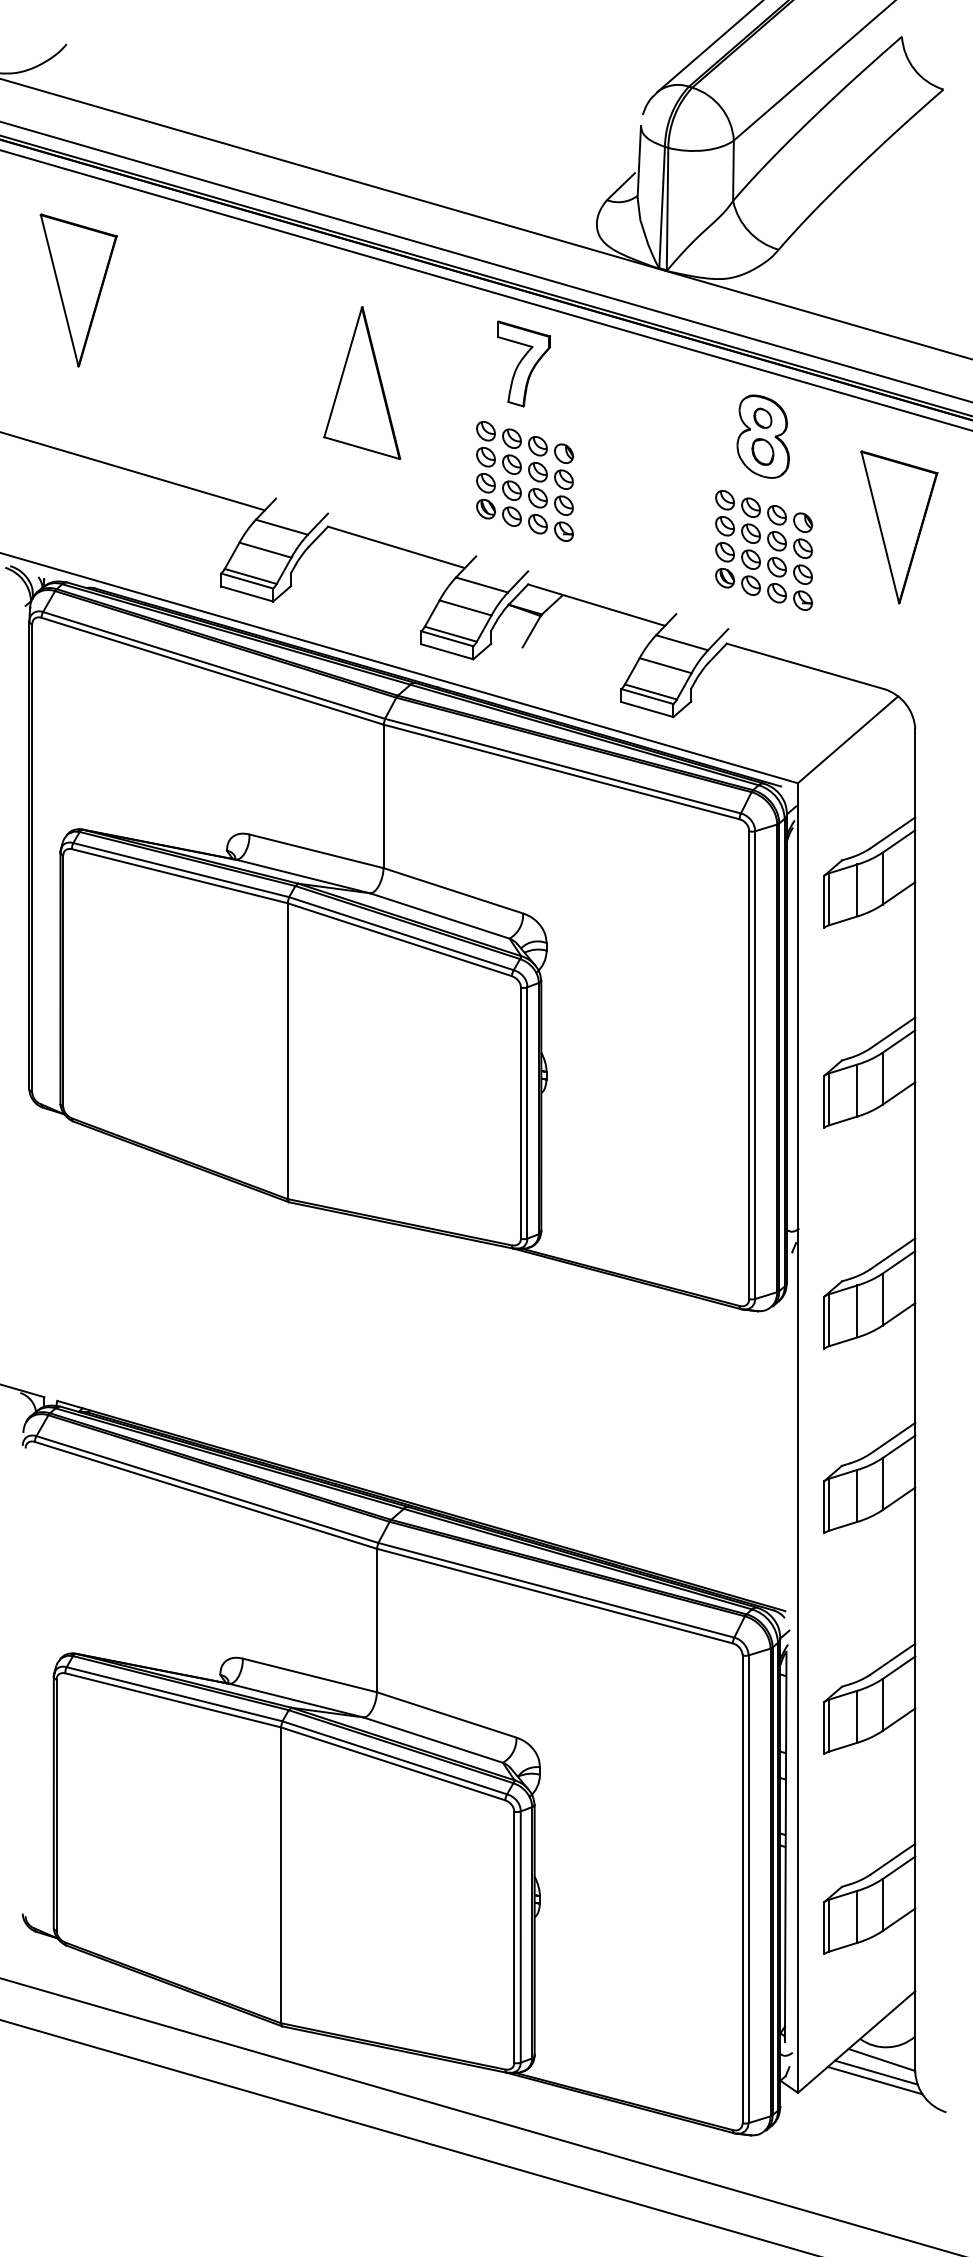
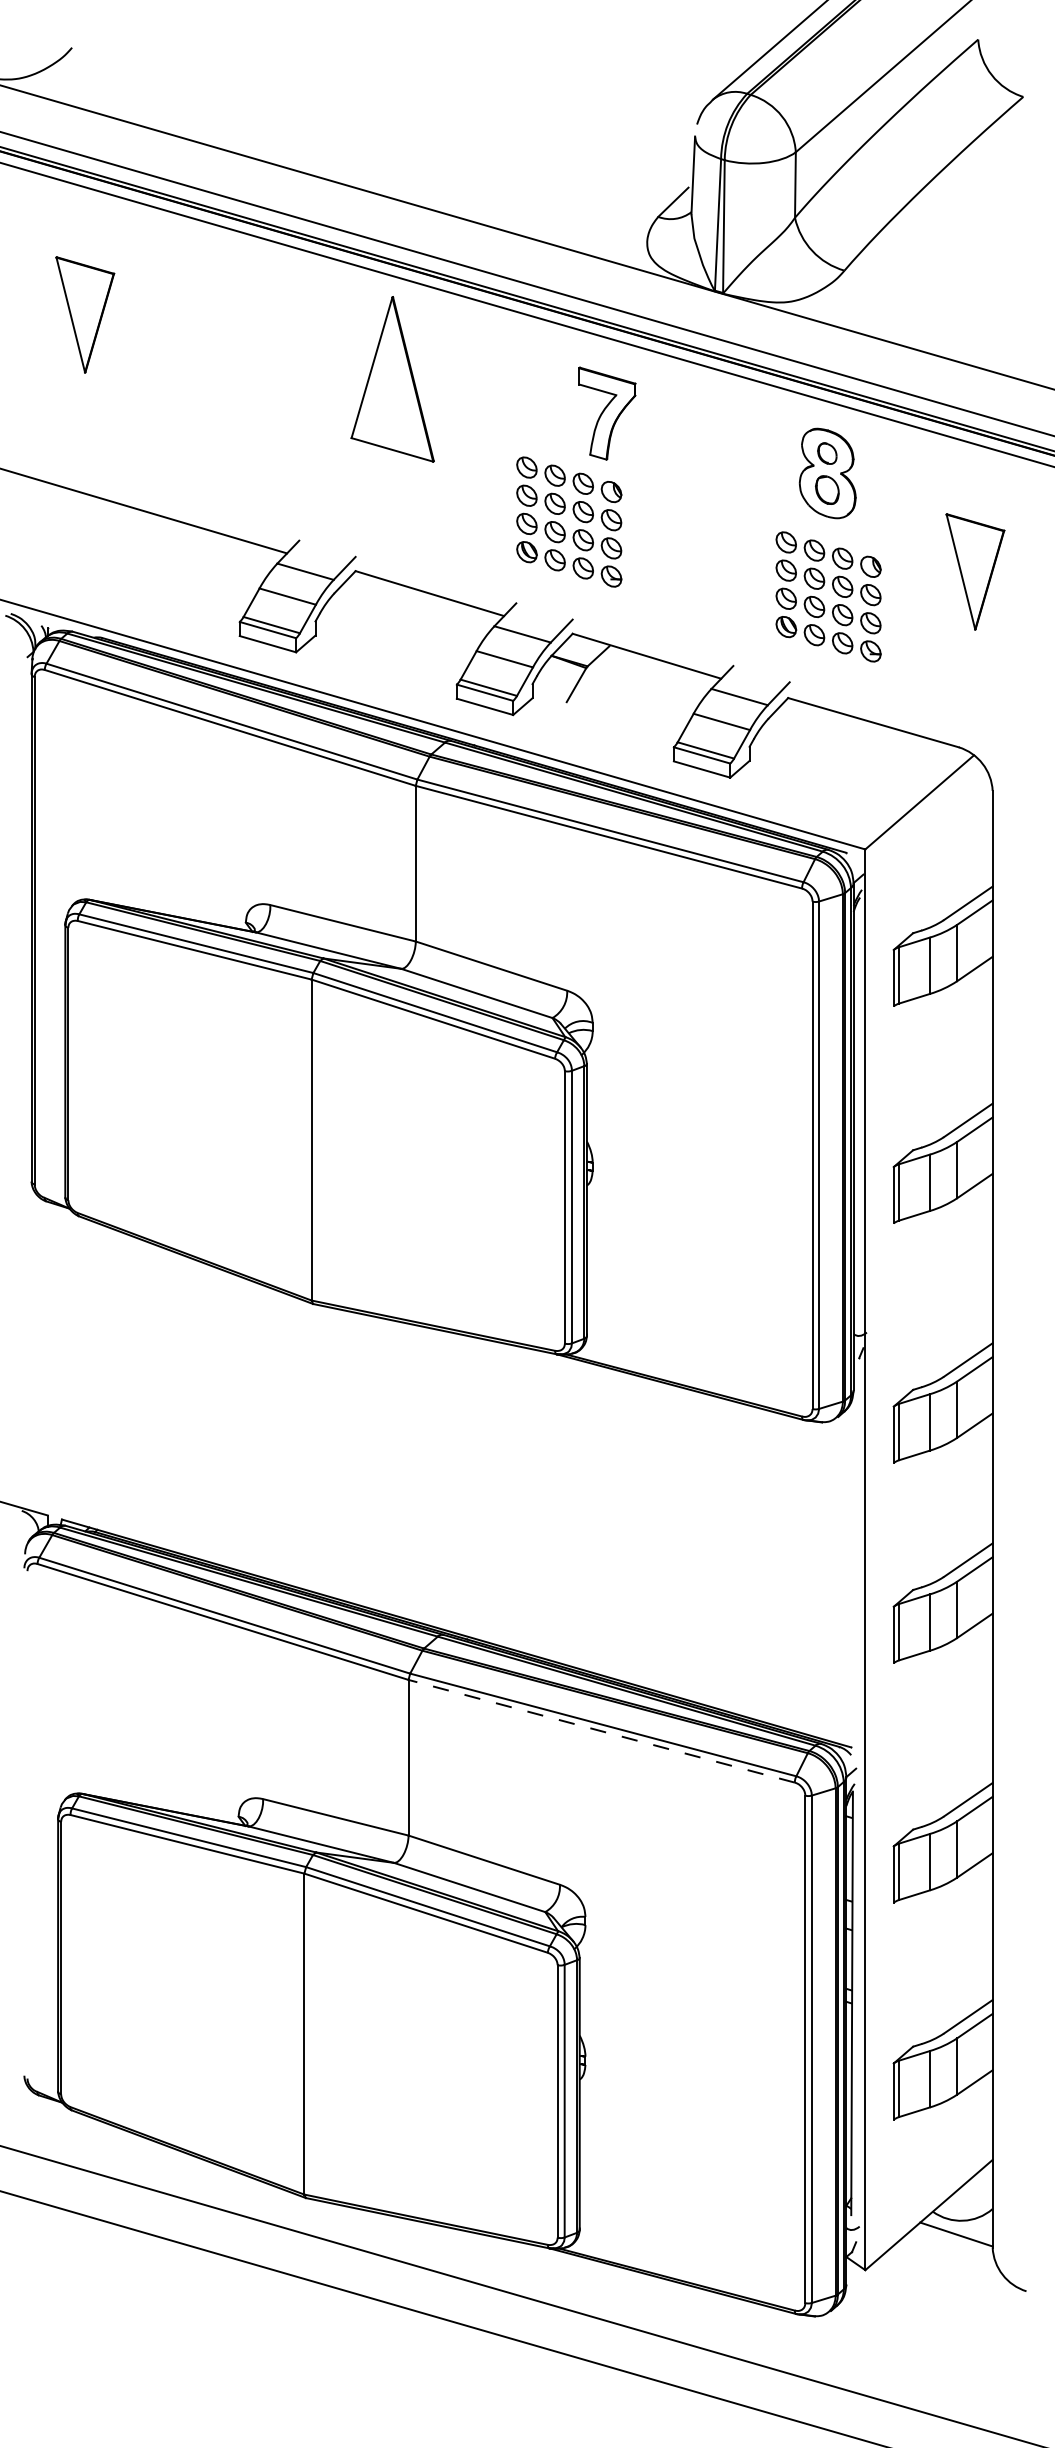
part: (79, 290) -> (85, 314), size x0.7
part: (524, 363) -> (607, 413), moved
part: (362, 383) -> (392, 379), moved
part: (899, 527) -> (975, 571), size x0.7
line: (554, 1596) -> (601, 1731), solid -> dashed
line: (876, 2072) -> (950, 2248), removed
line: (874, 2080) -> (948, 2256), removed

